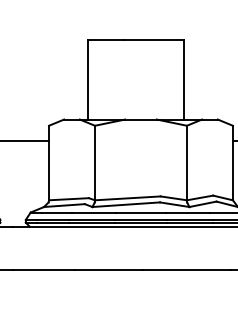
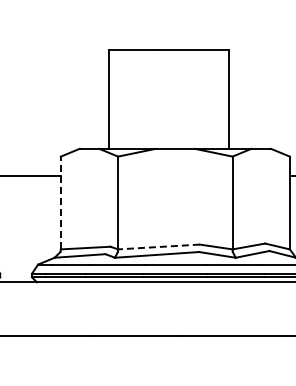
line: (48, 162) -> (60, 202), solid -> dashed
line: (127, 198) -> (158, 247), solid -> dashed

